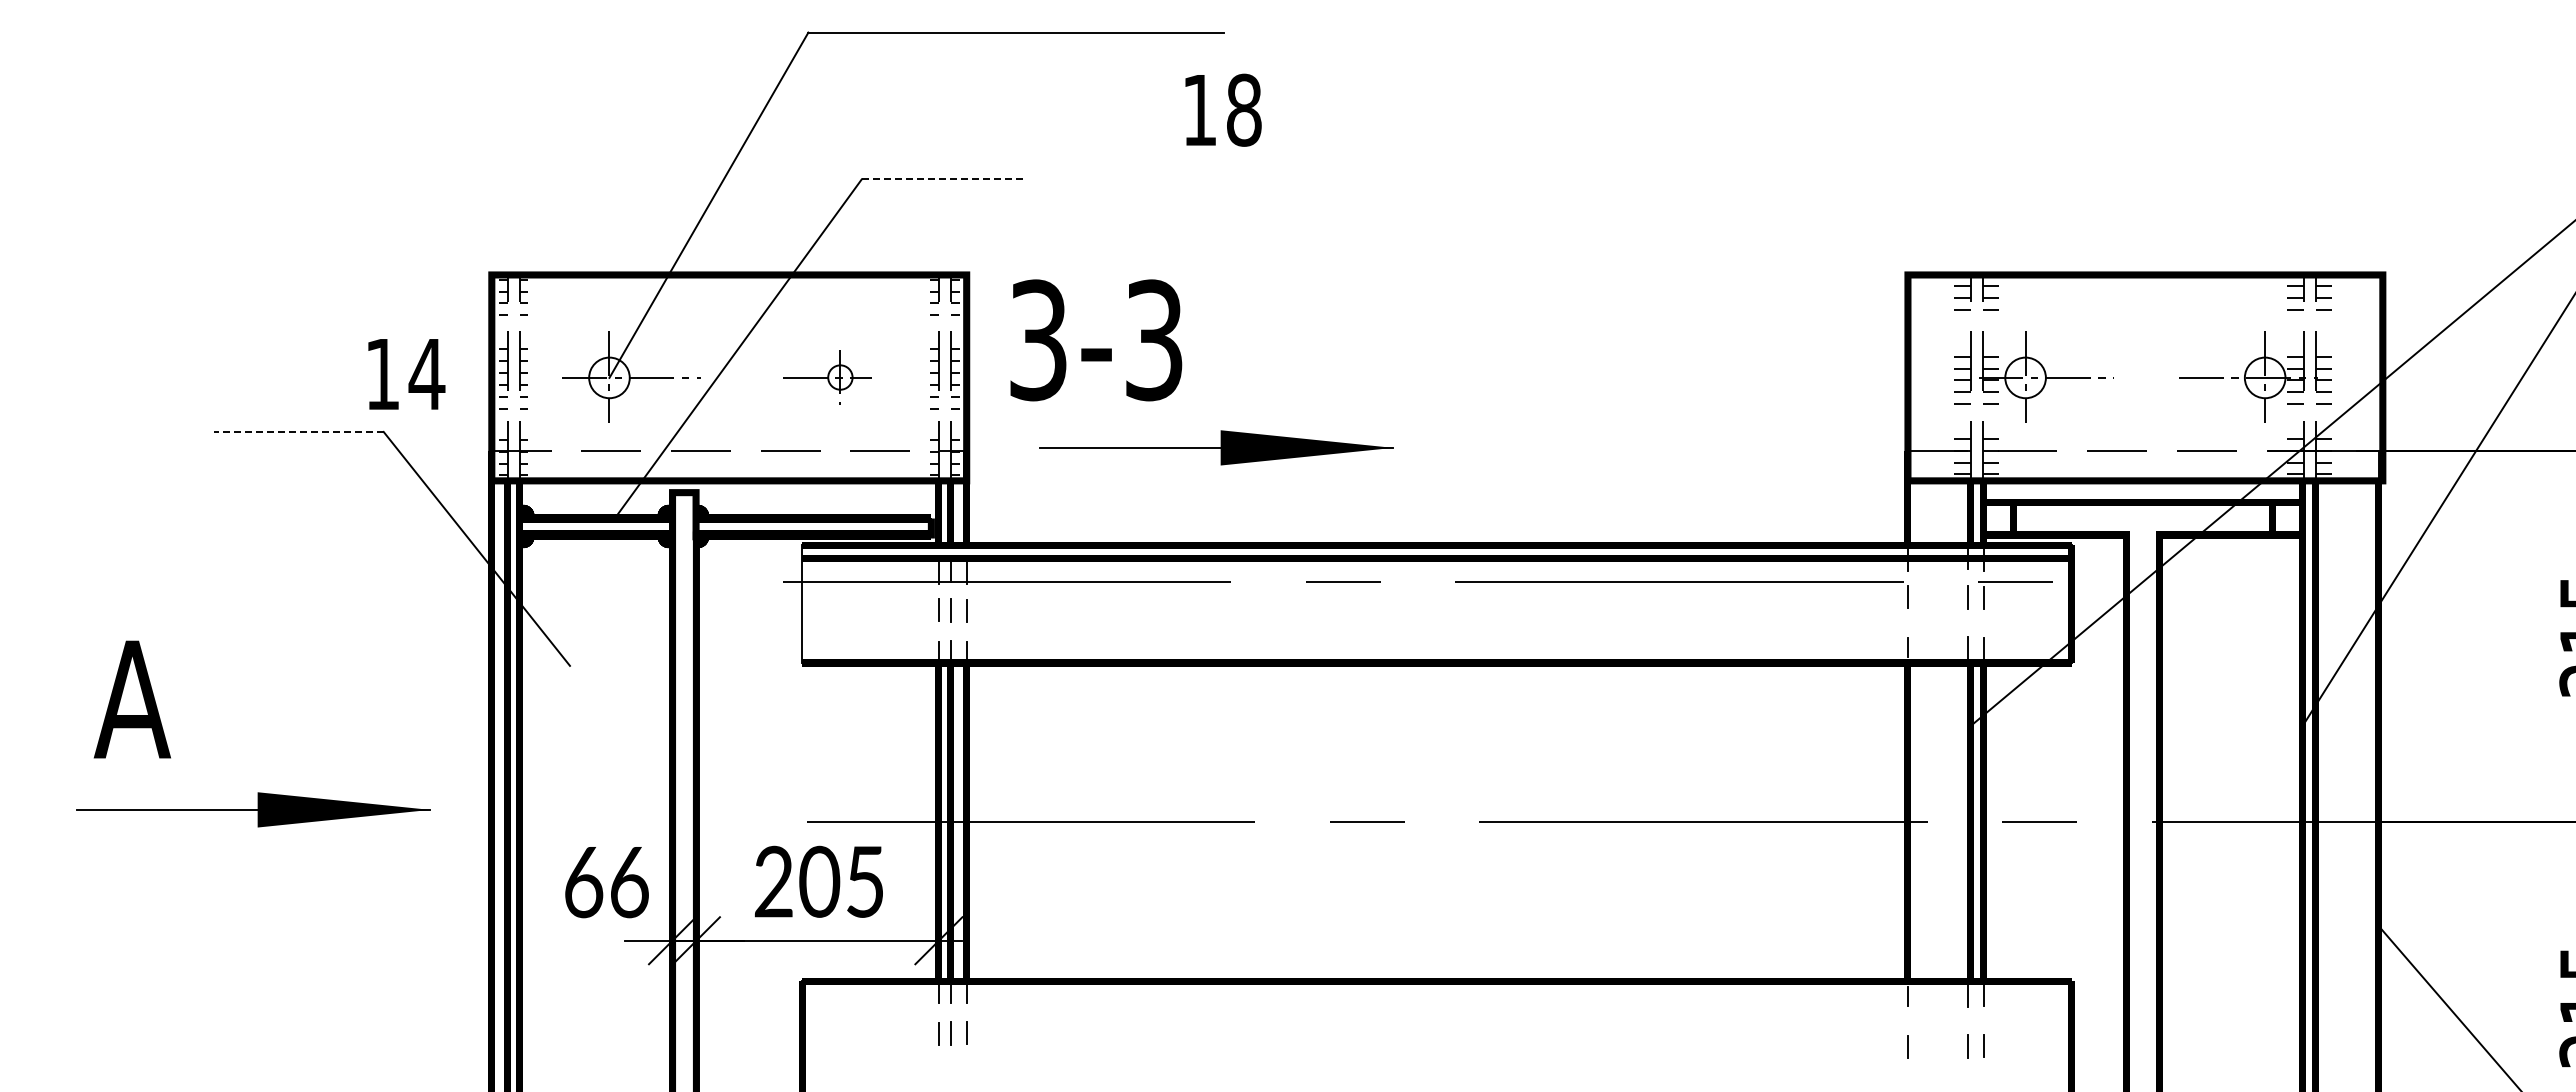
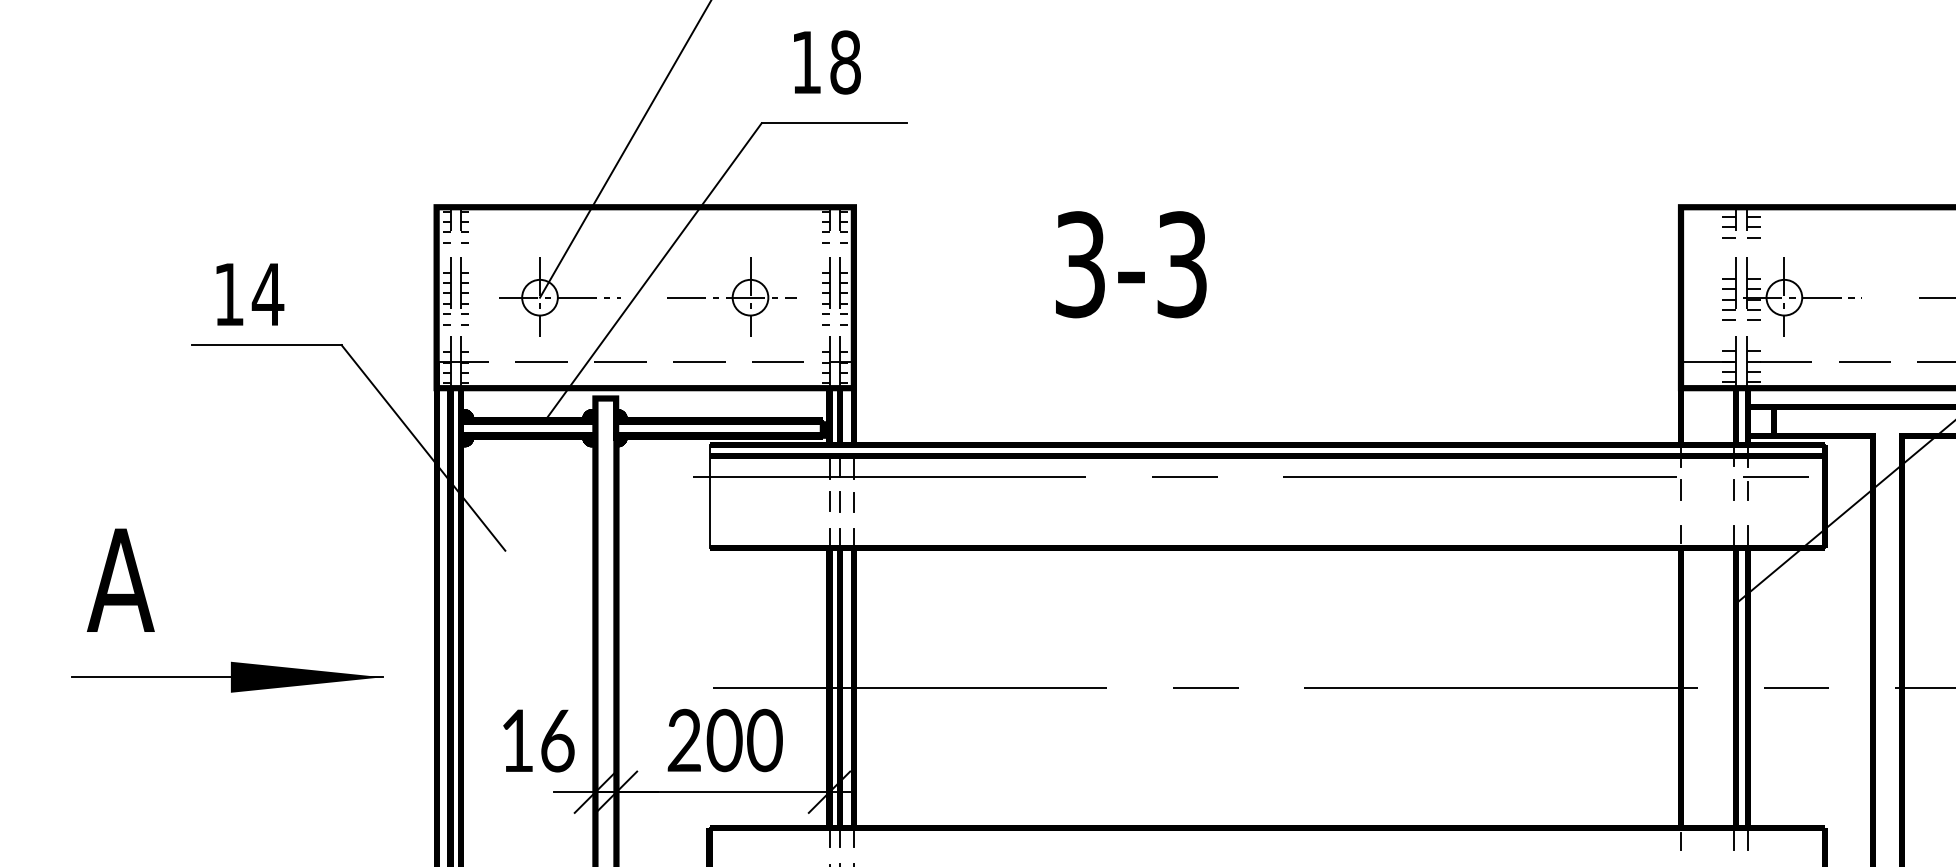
text: (1223, 109) -> (827, 61), moved
line: (944, 179) -> (834, 123), dashed -> solid
text: (1096, 340) -> (1131, 264), moved
text: (406, 374) -> (250, 294), moved
part: (827, 376) -> (731, 296), size x1.67
line: (298, 431) -> (266, 344), dashed -> solid
part: (1216, 447) -> (1073, 358), removed
text: (865, 881) -> (764, 740), 205 -> 200
text: (584, 882) -> (518, 741), 66 -> 16

